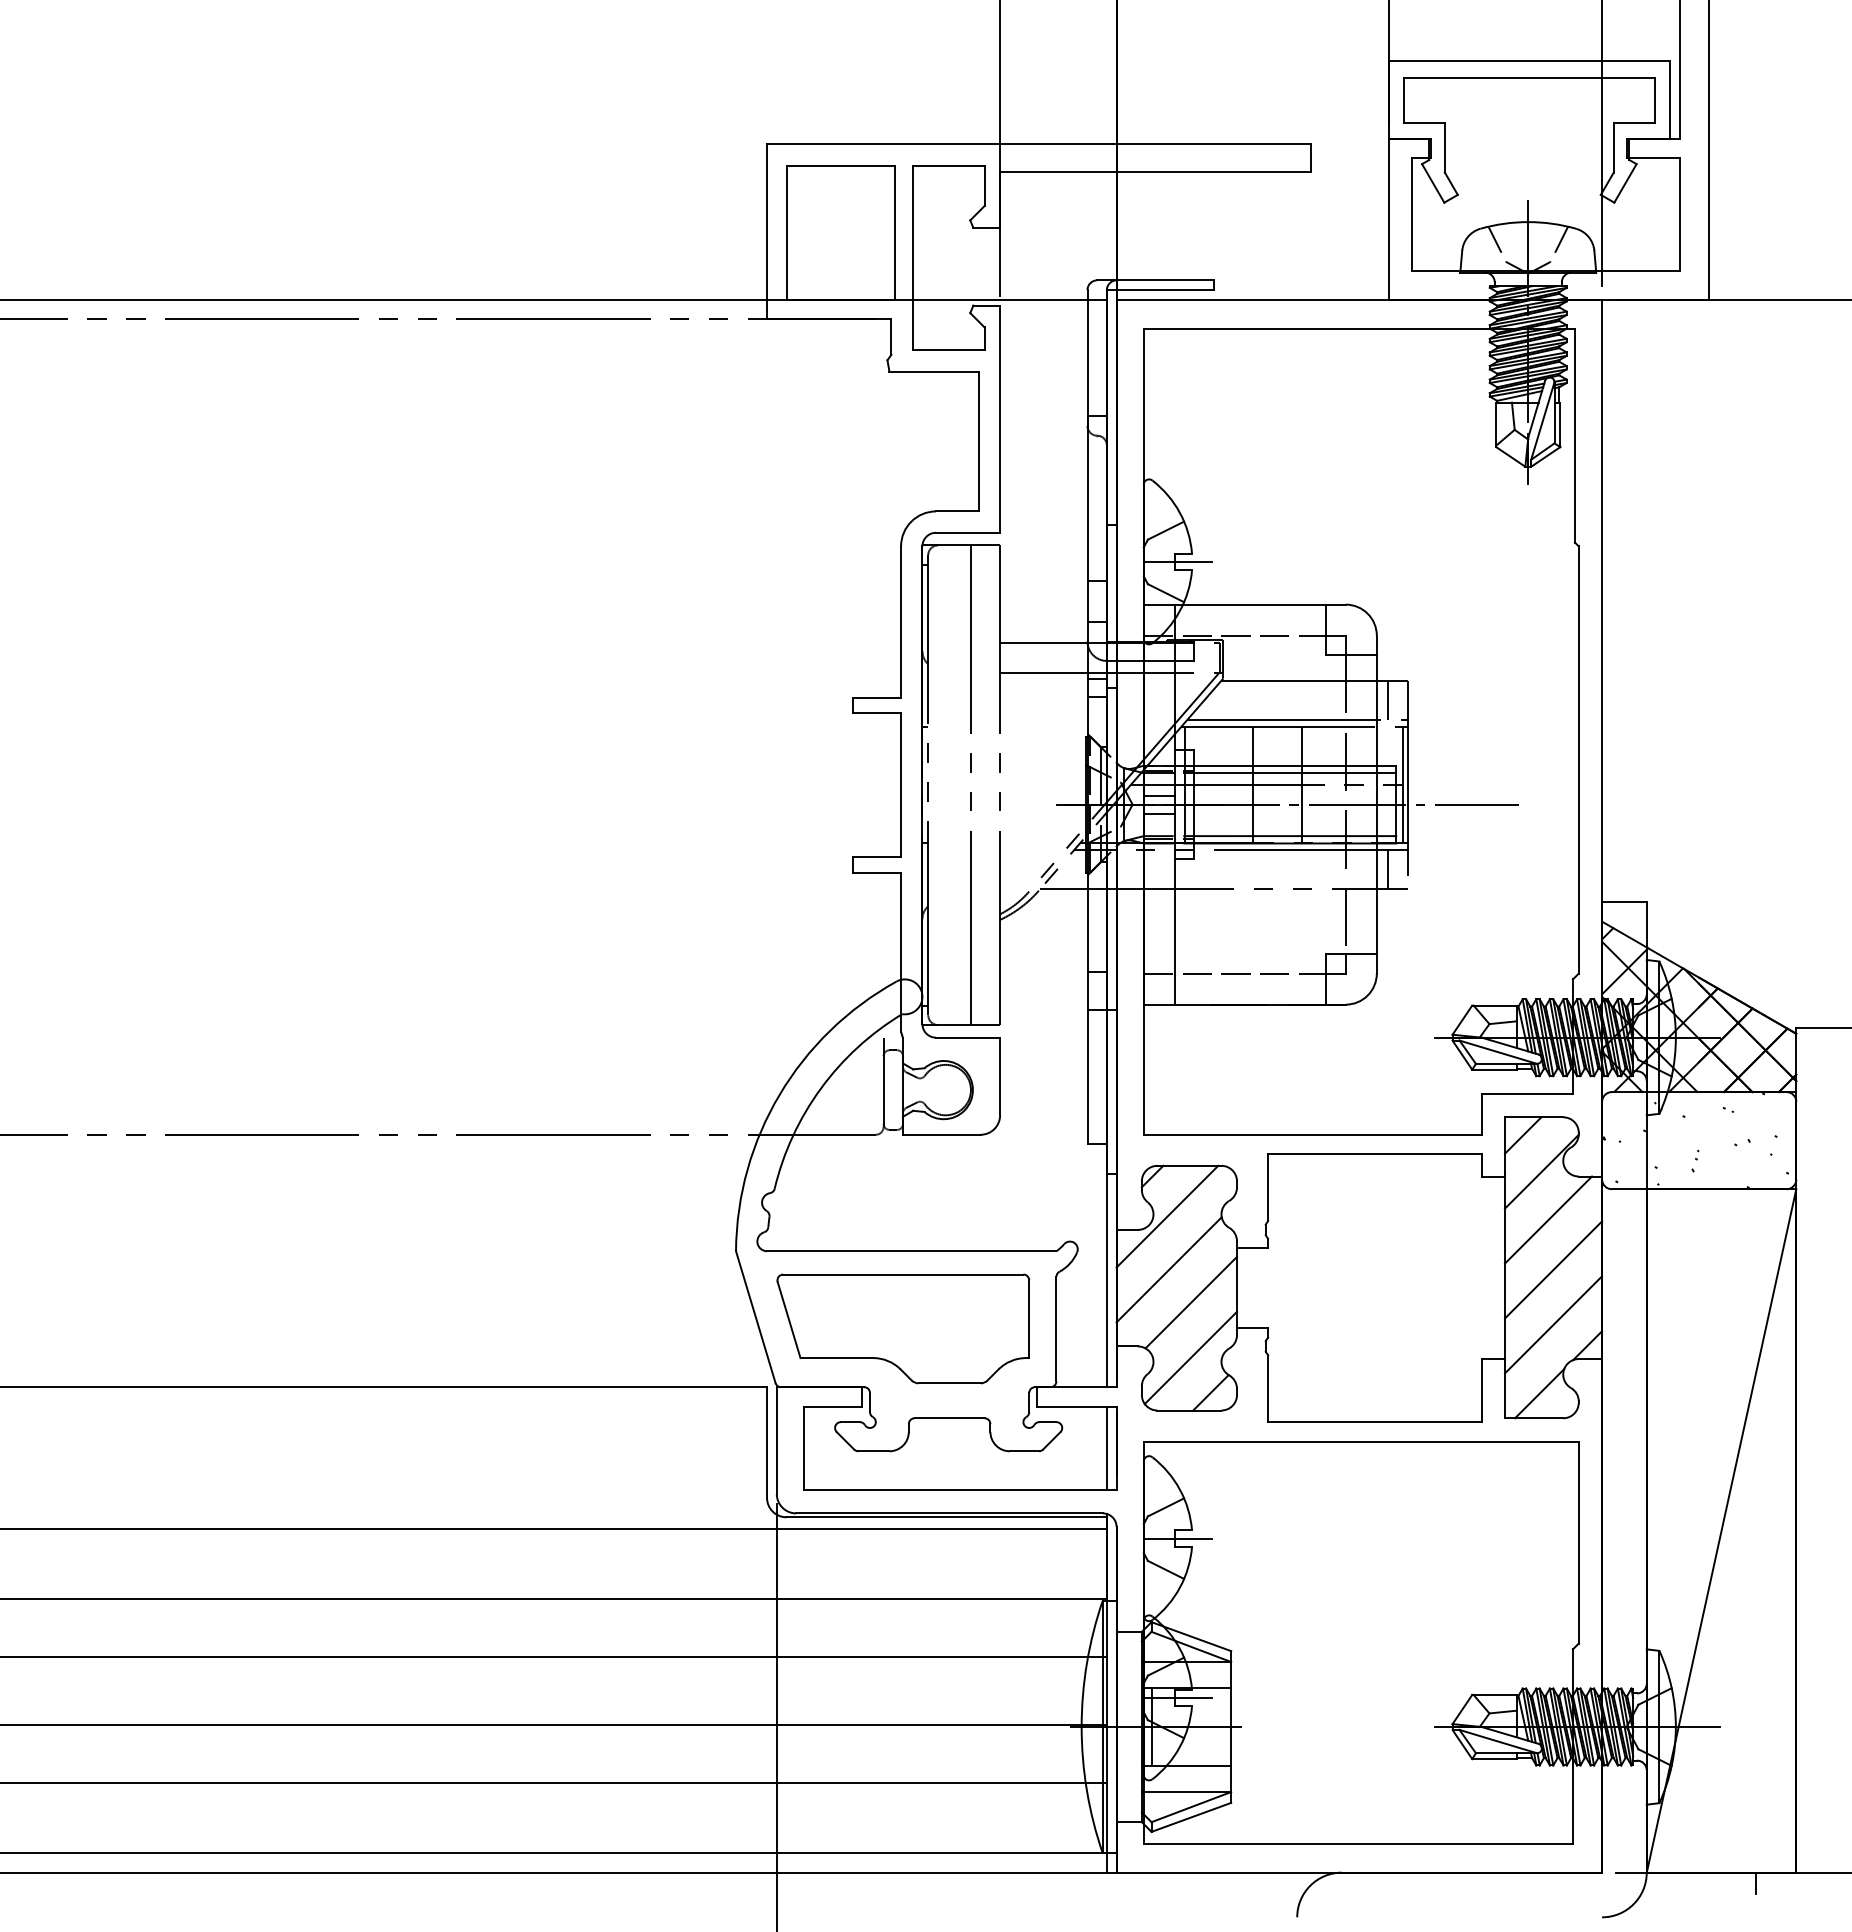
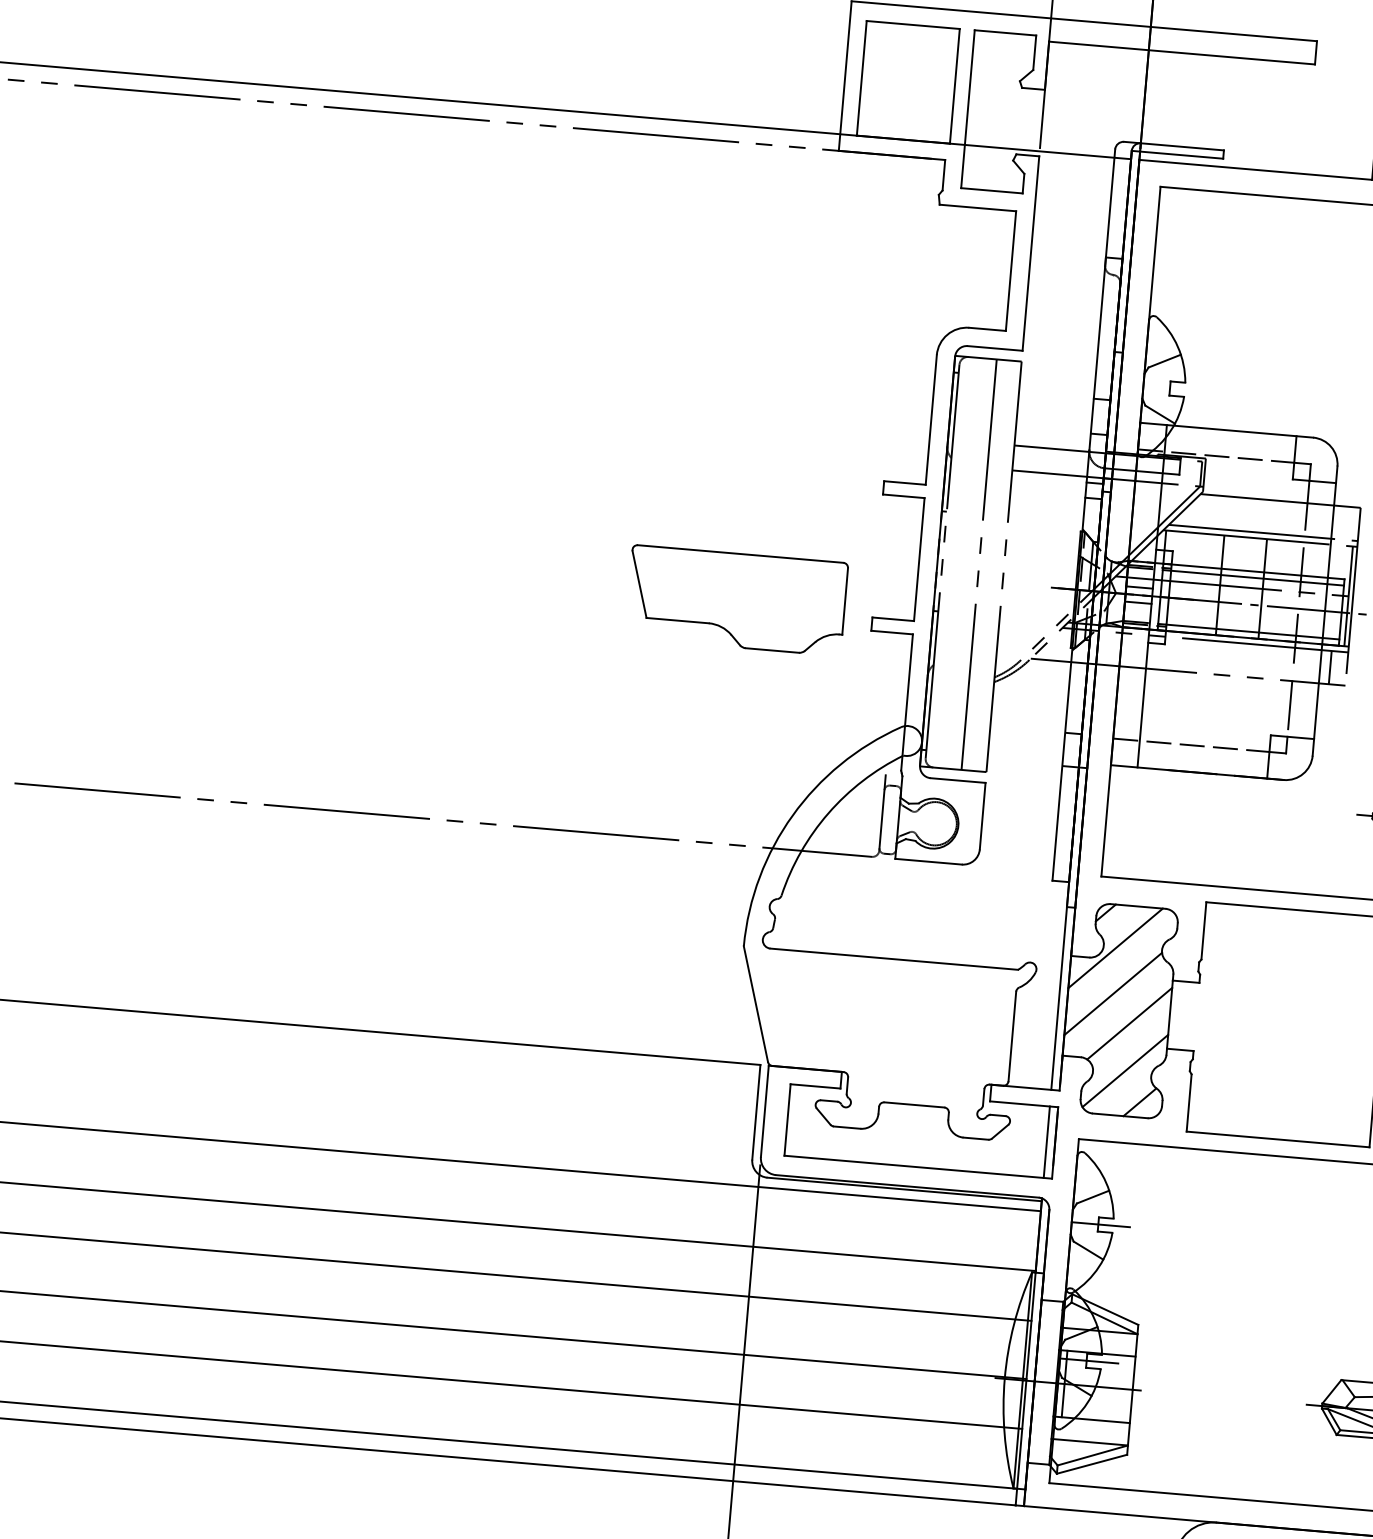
line: (1177, 561) -> (1172, 388), removed
line: (1388, 700) -> (1342, 522), removed
part: (903, 1328) -> (736, 600), moved

